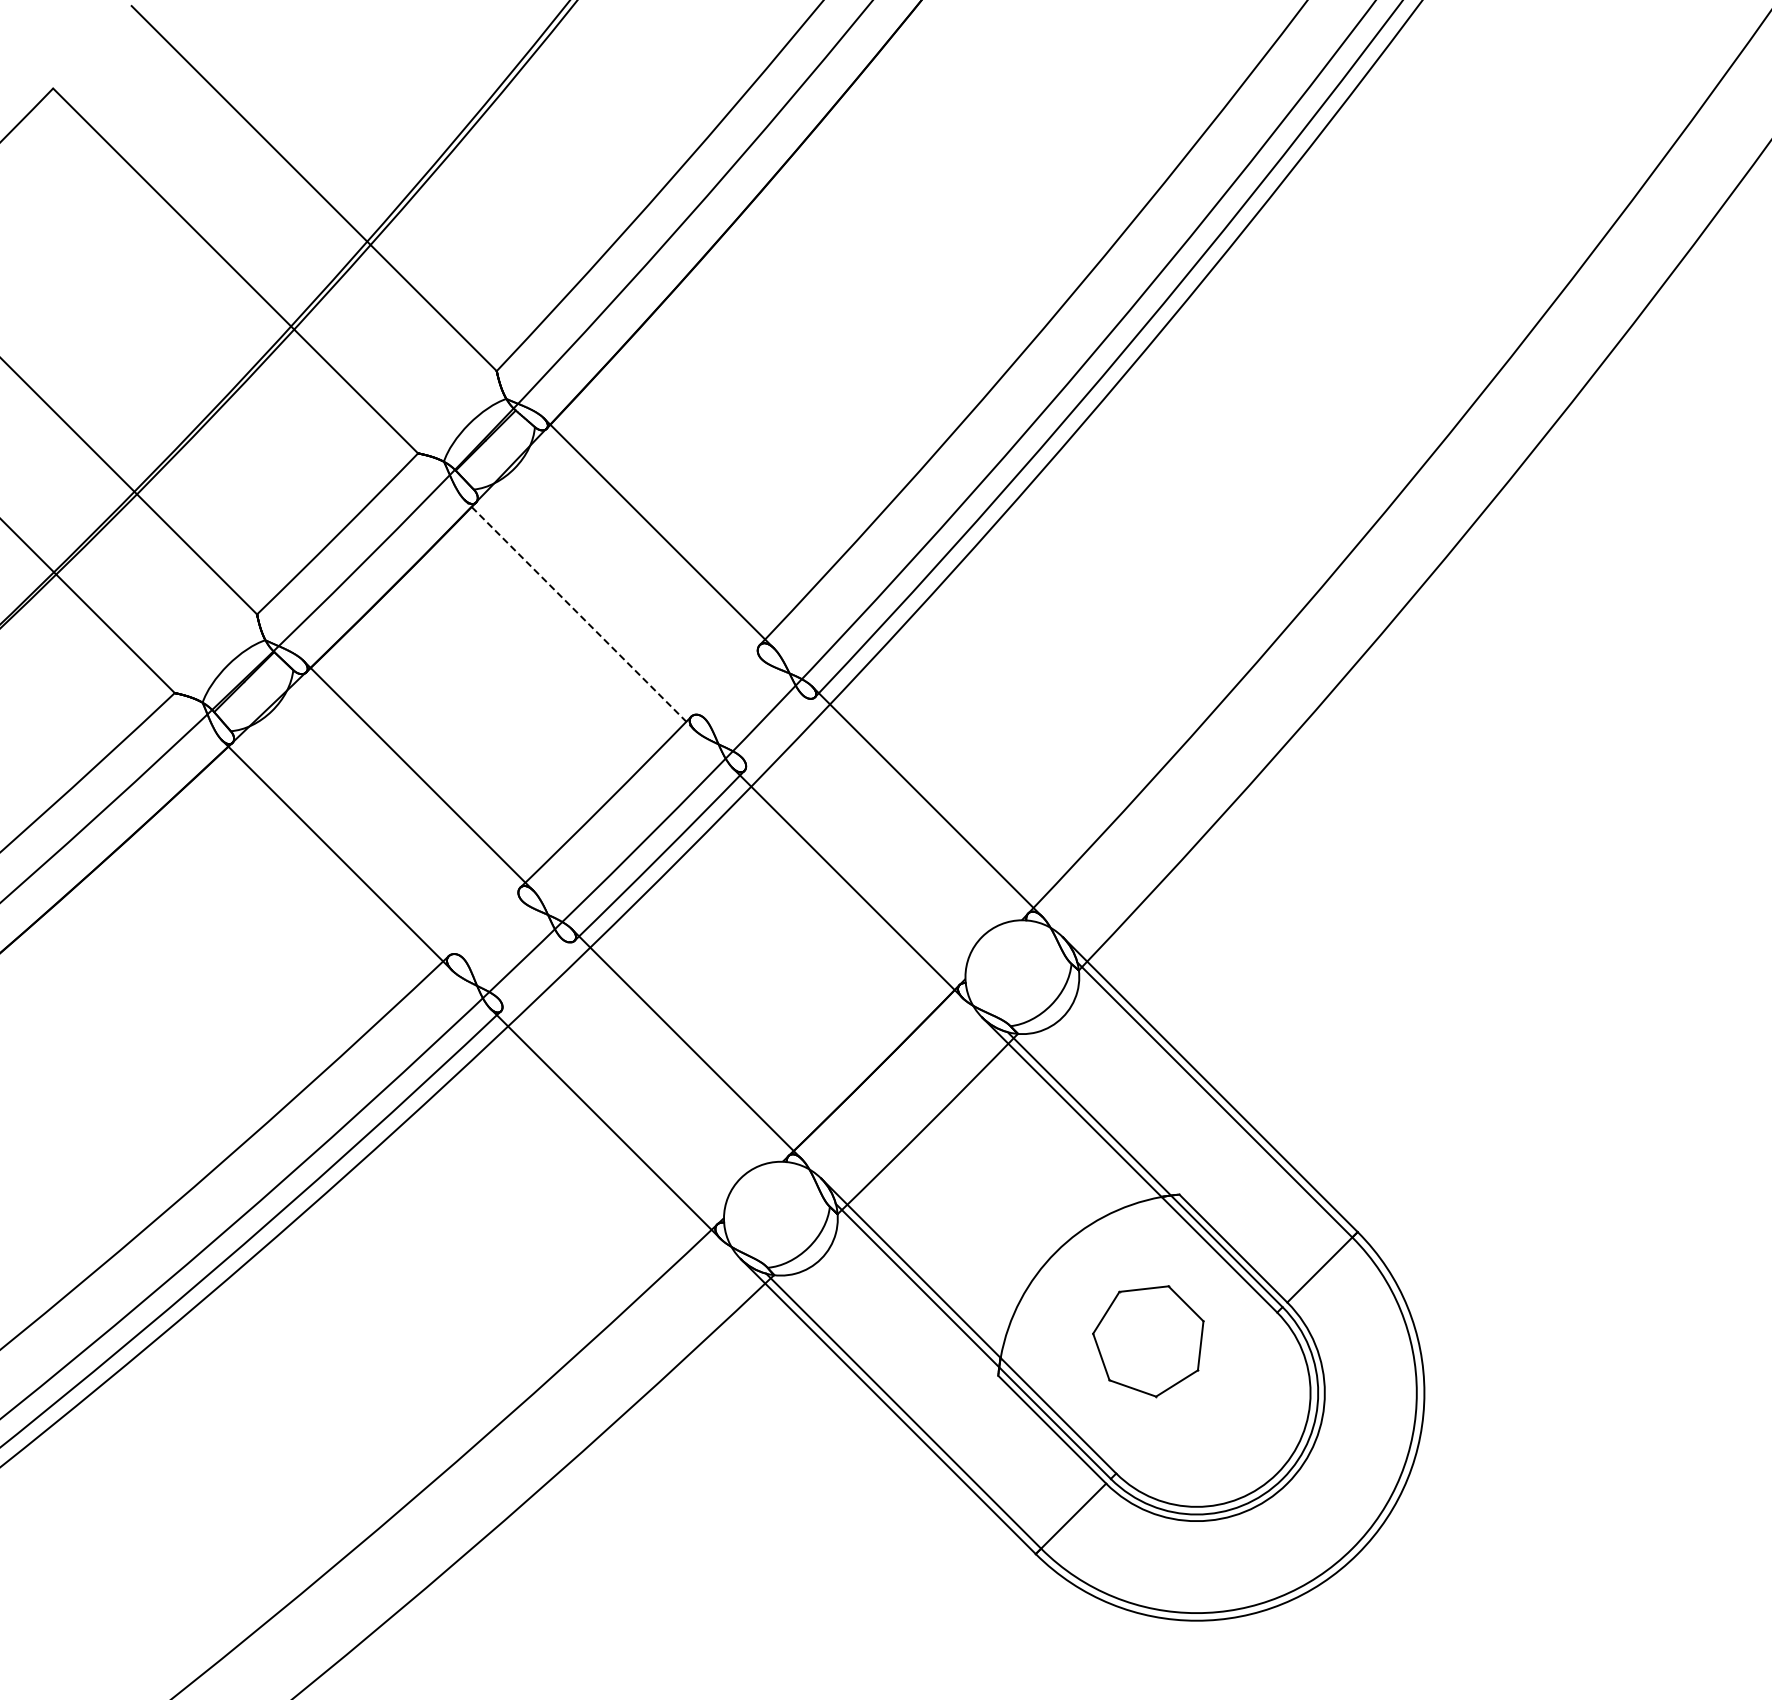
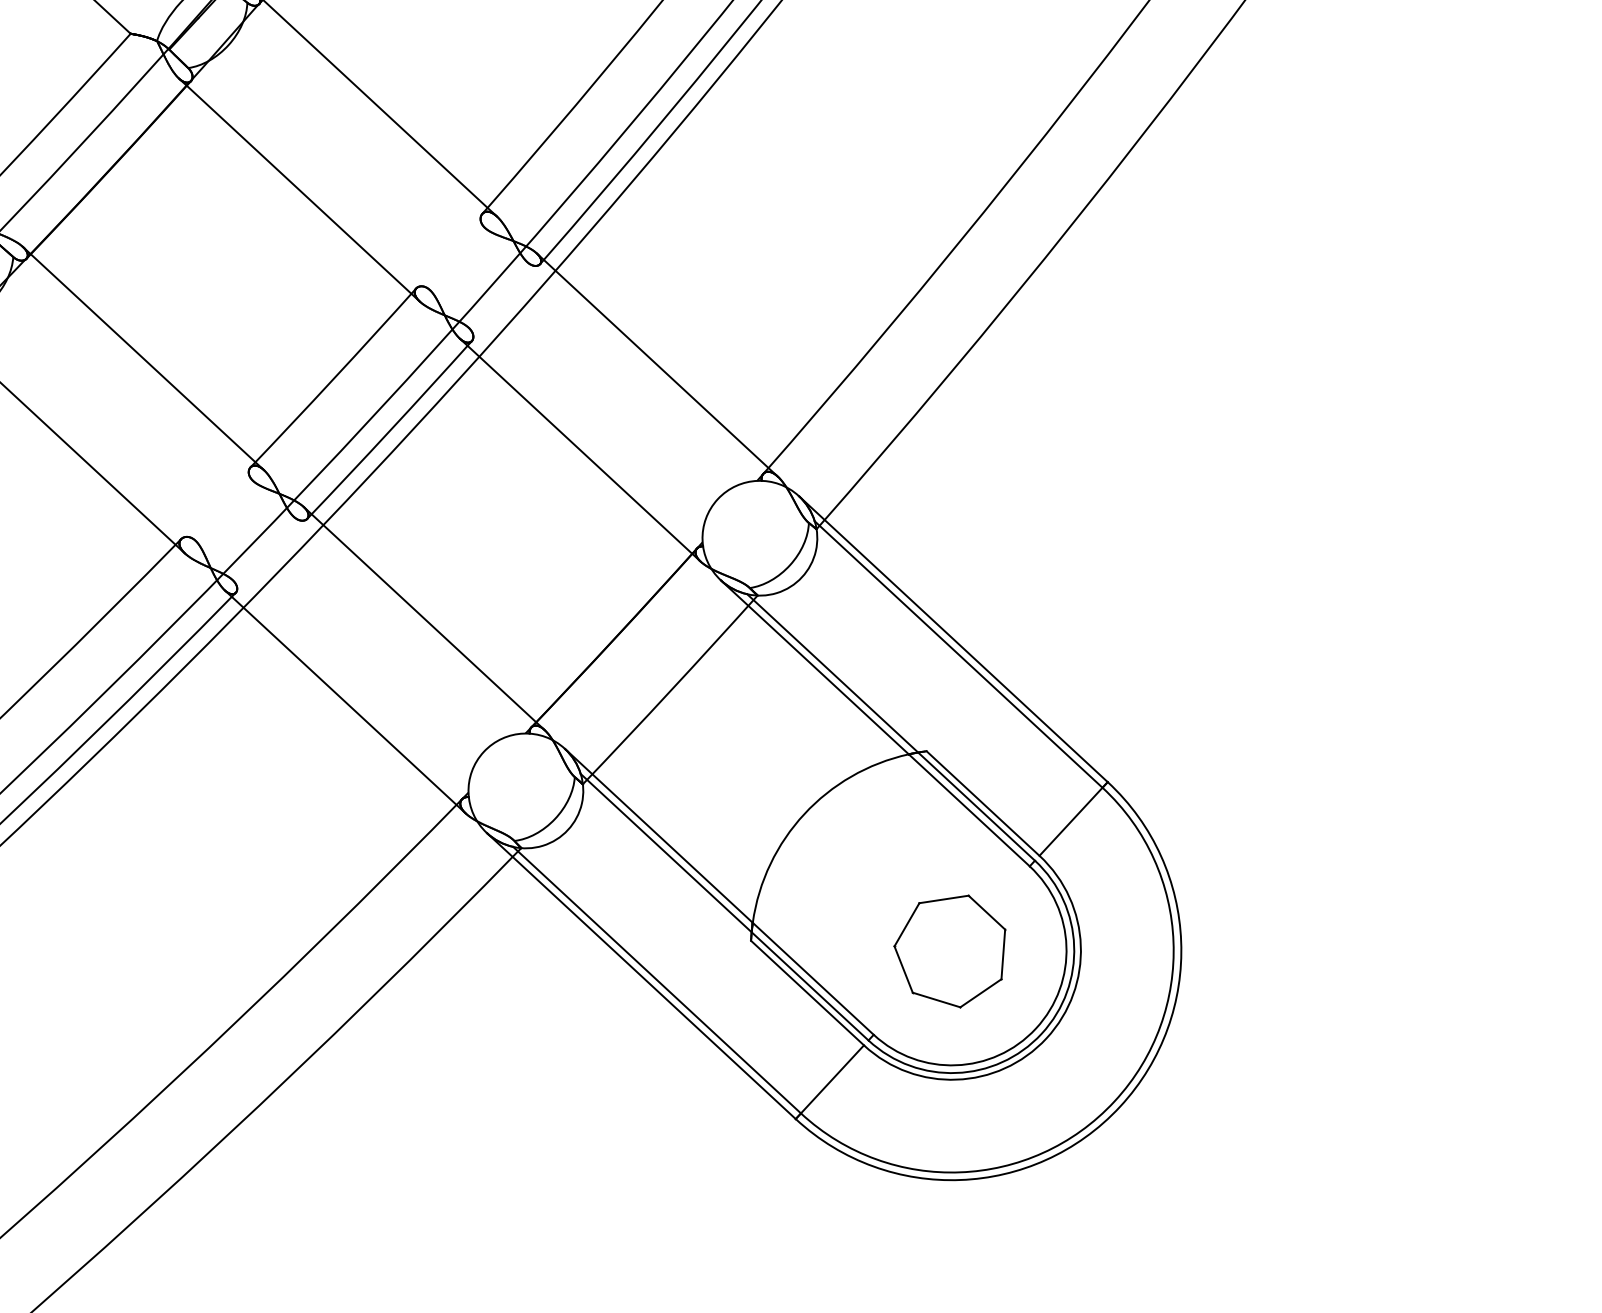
line: (579, 614) -> (299, 189), dashed -> solid
part: (1148, 1341) -> (950, 952), moved

